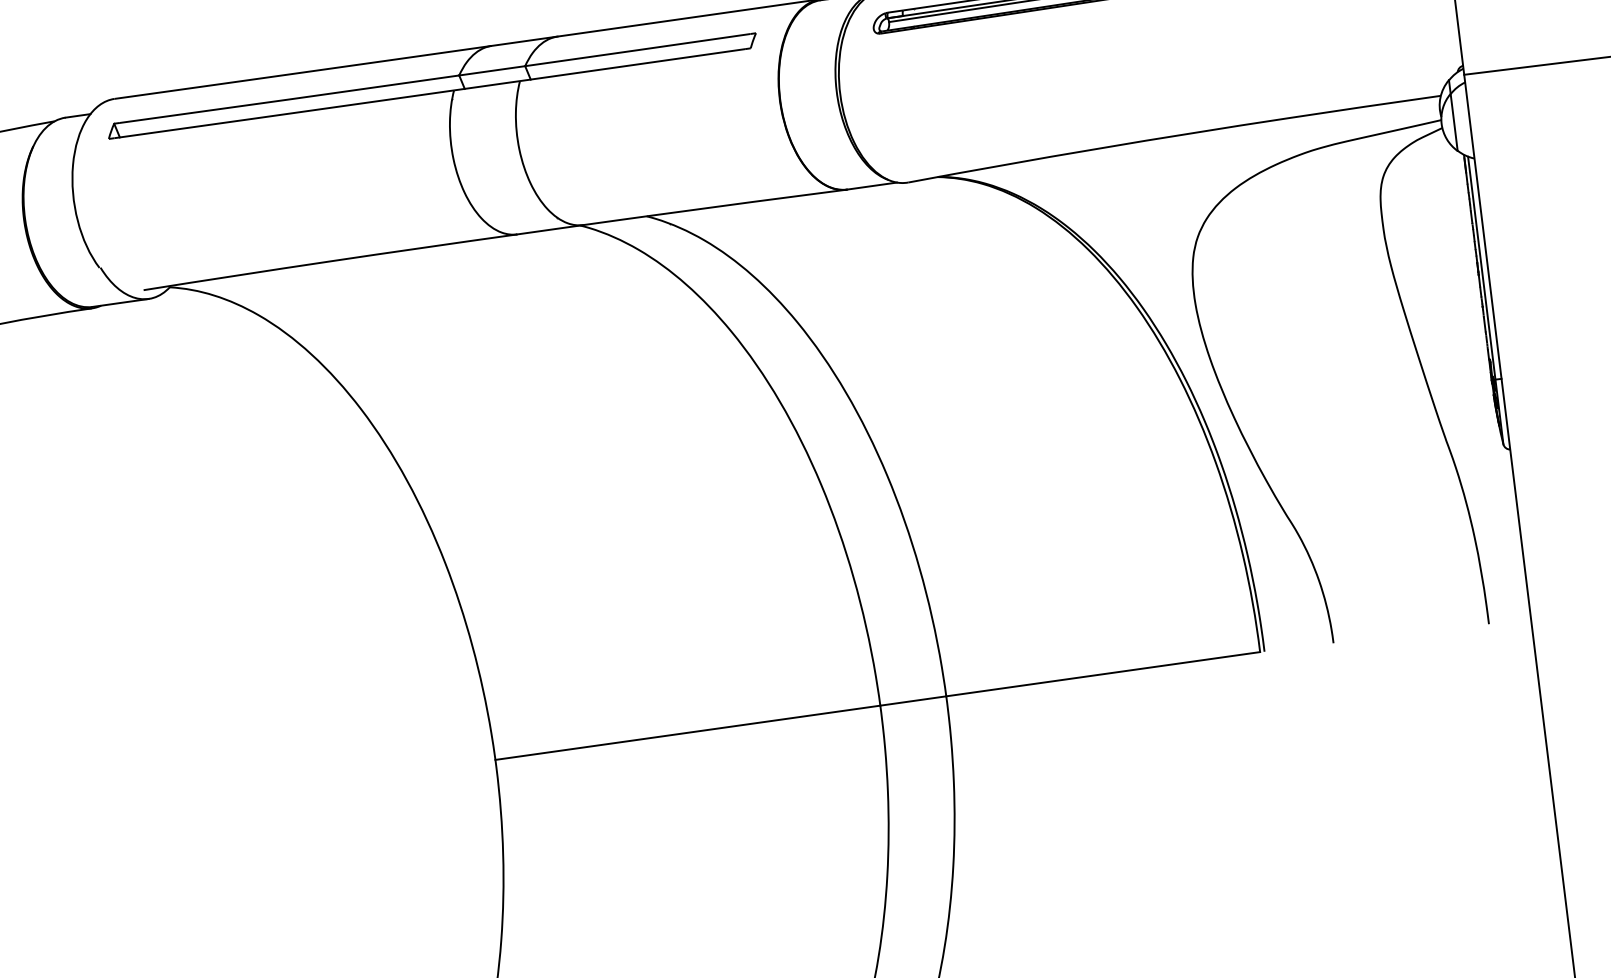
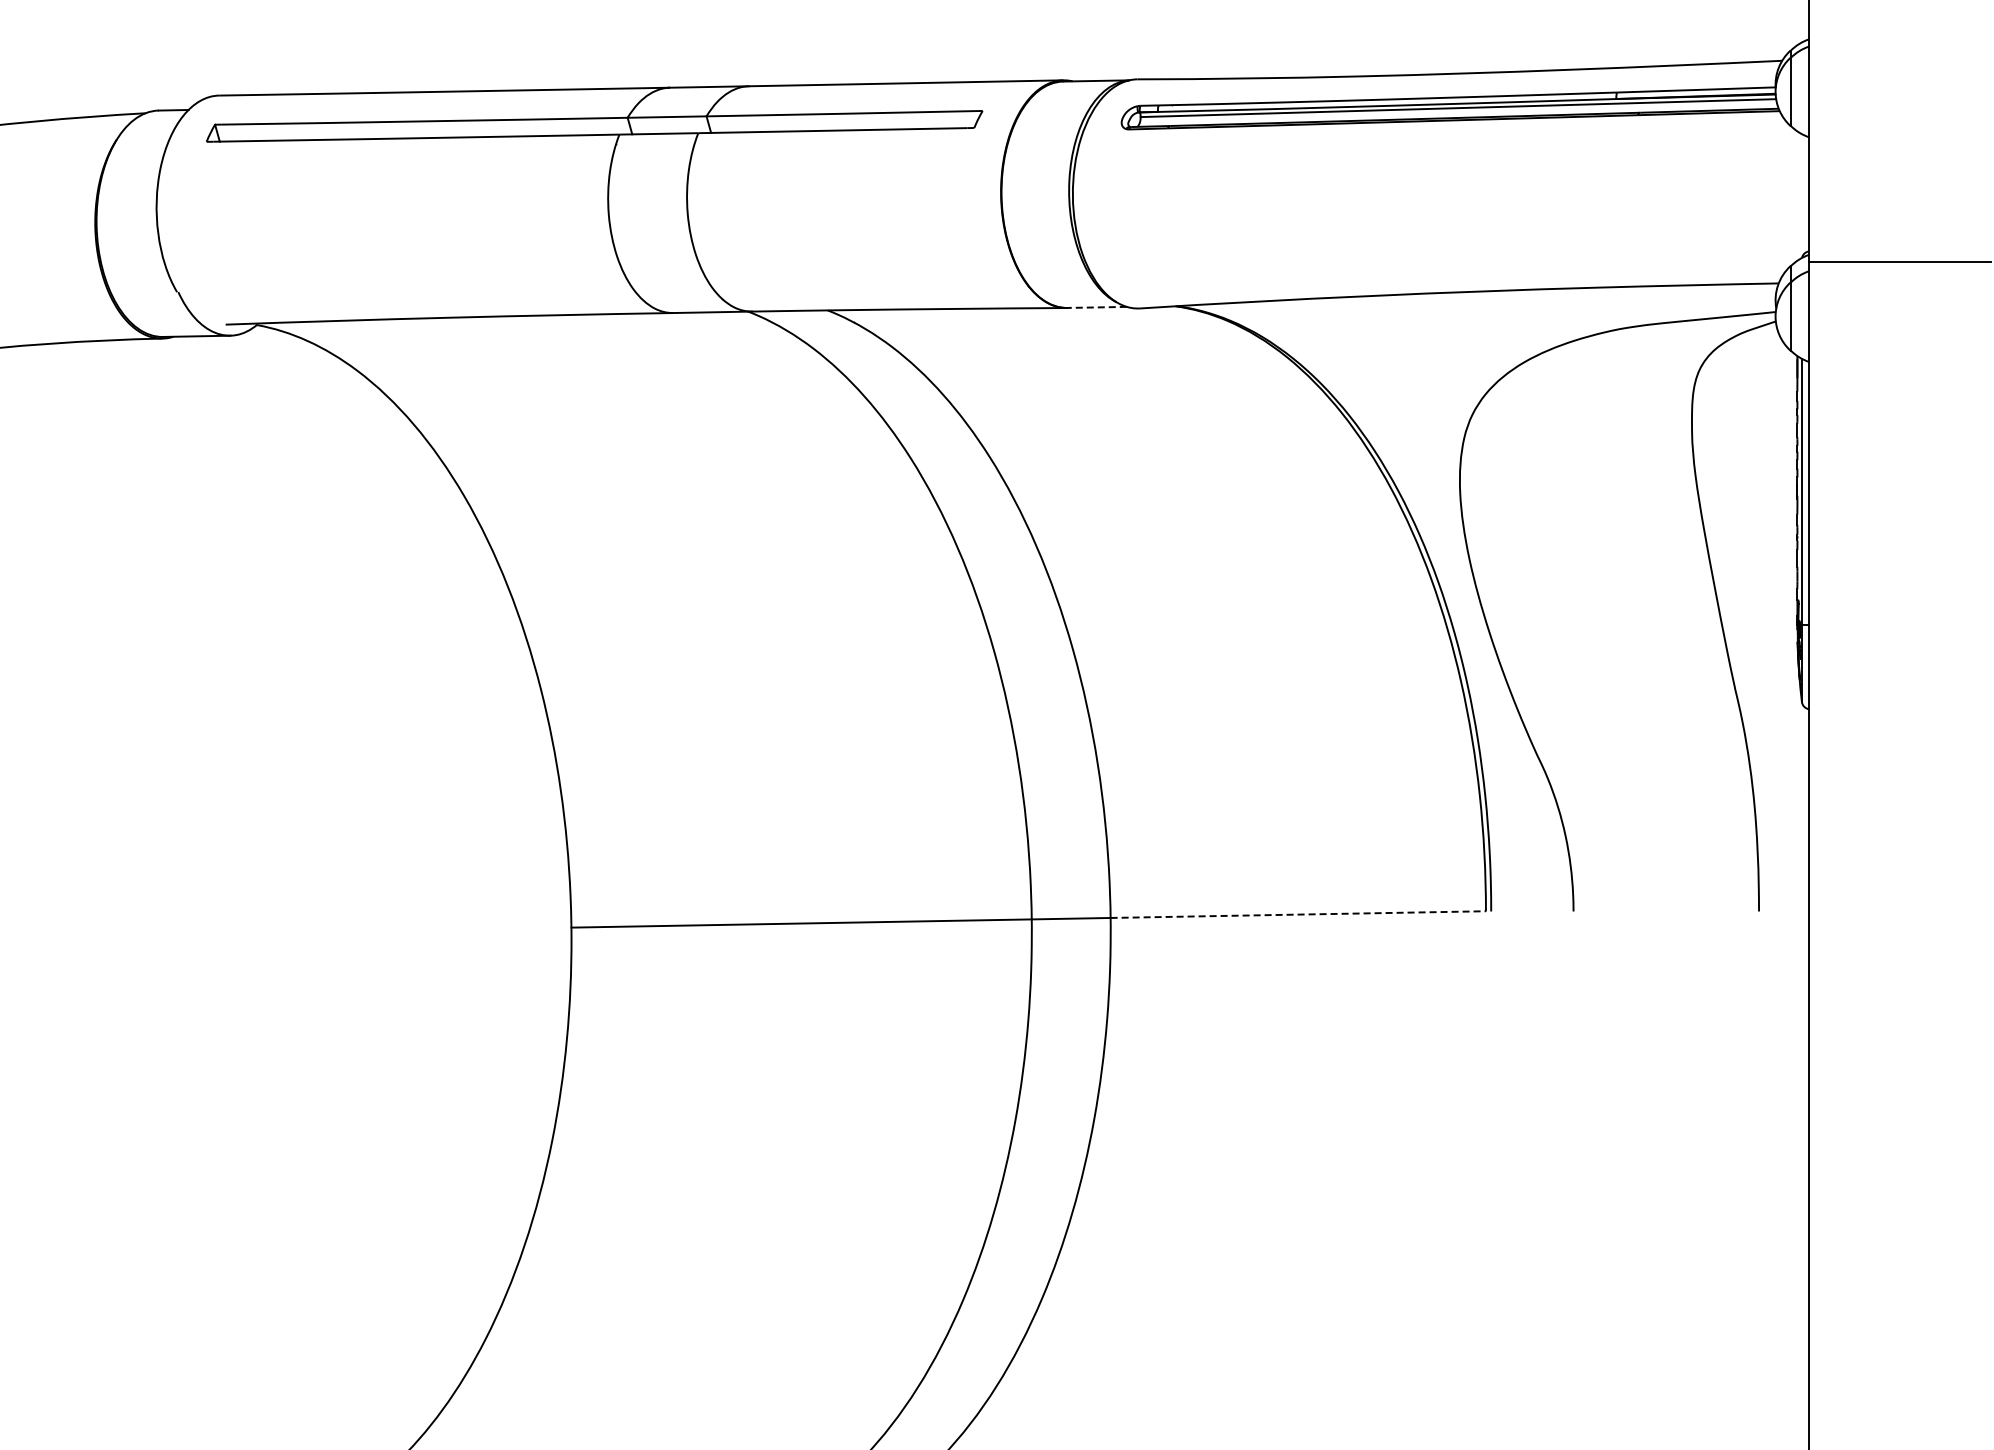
line: (872, 186) -> (1097, 307), solid -> dashed
line: (1103, 674) -> (1298, 914), solid -> dashed

